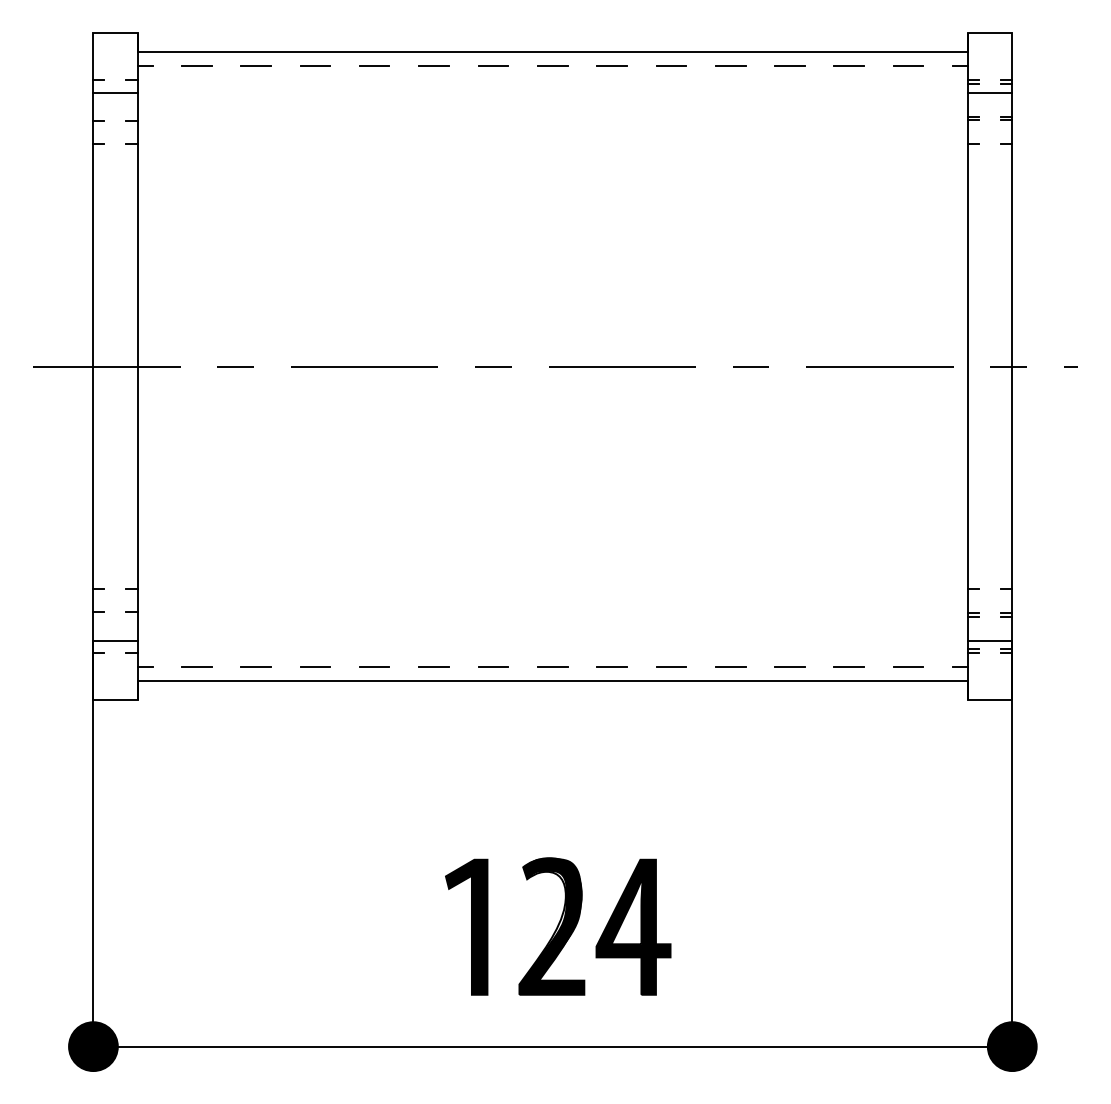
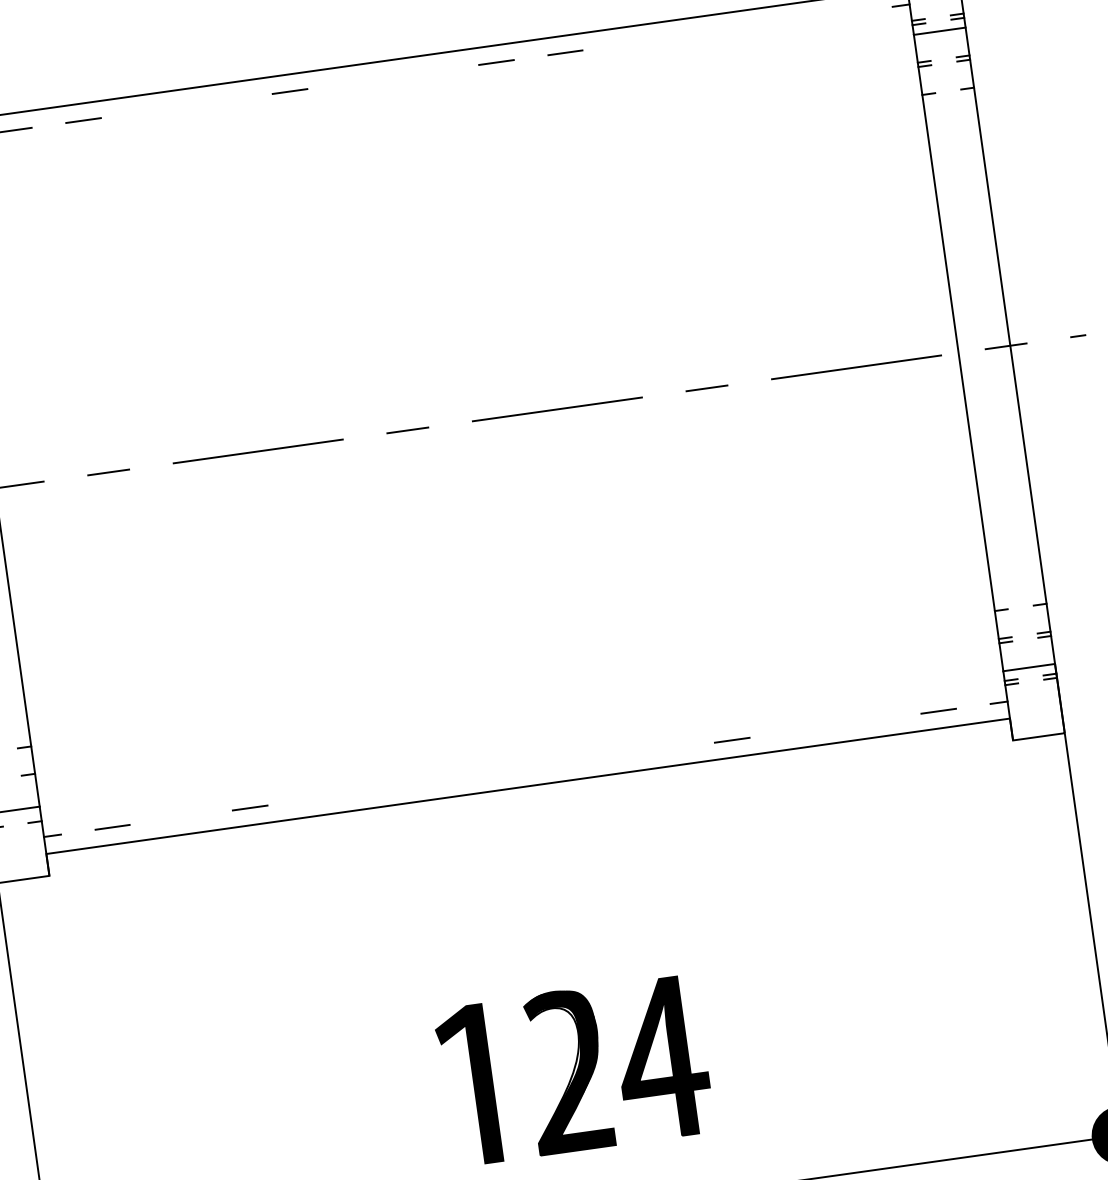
line: (315, 66) -> (152, 111), removed
line: (374, 66) -> (220, 101), removed
line: (493, 66) -> (358, 82), removed
line: (552, 66) -> (427, 72), removed
line: (730, 66) -> (634, 43), removed
line: (789, 66) -> (702, 33), removed
line: (849, 66) -> (772, 23), removed
line: (908, 66) -> (840, 14), removed
line: (256, 666) -> (181, 817), removed
line: (374, 666) -> (318, 798), removed
line: (433, 666) -> (387, 788), removed
line: (493, 666) -> (456, 778), removed
line: (552, 666) -> (525, 769), removed
line: (611, 666) -> (593, 759), removed
line: (670, 666) -> (662, 749), removed
line: (789, 666) -> (800, 730), removed
line: (849, 666) -> (870, 720), removed

